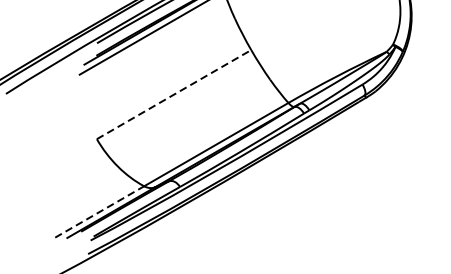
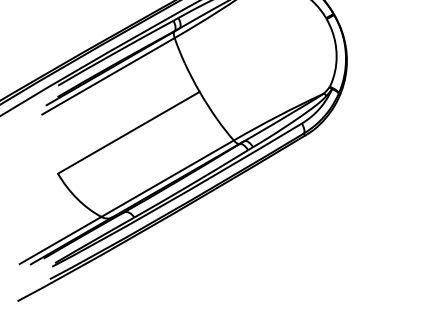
line: (173, 94) -> (128, 132), dashed -> solid
line: (100, 211) -> (61, 240), dashed -> solid

